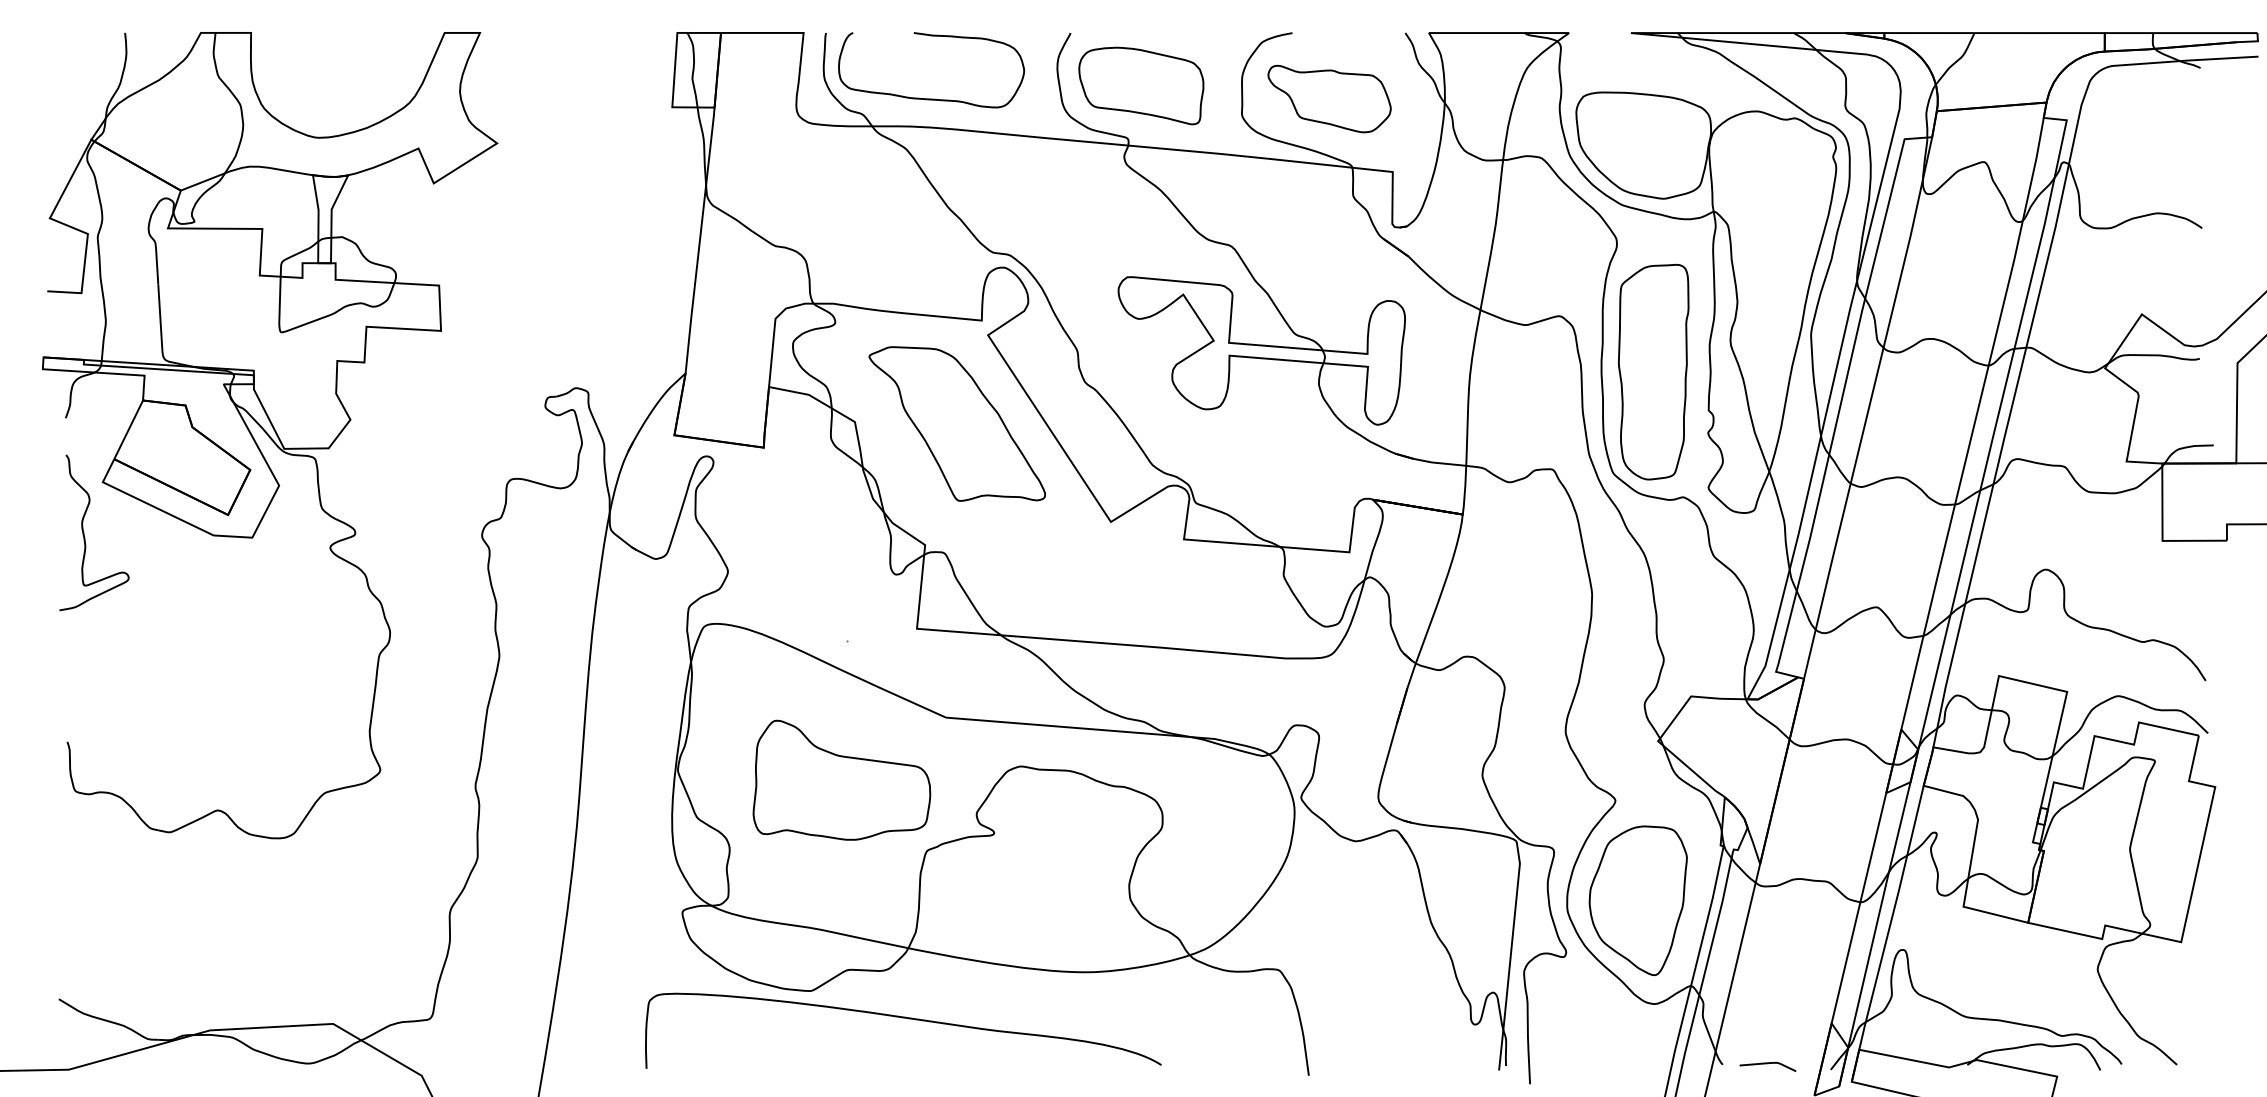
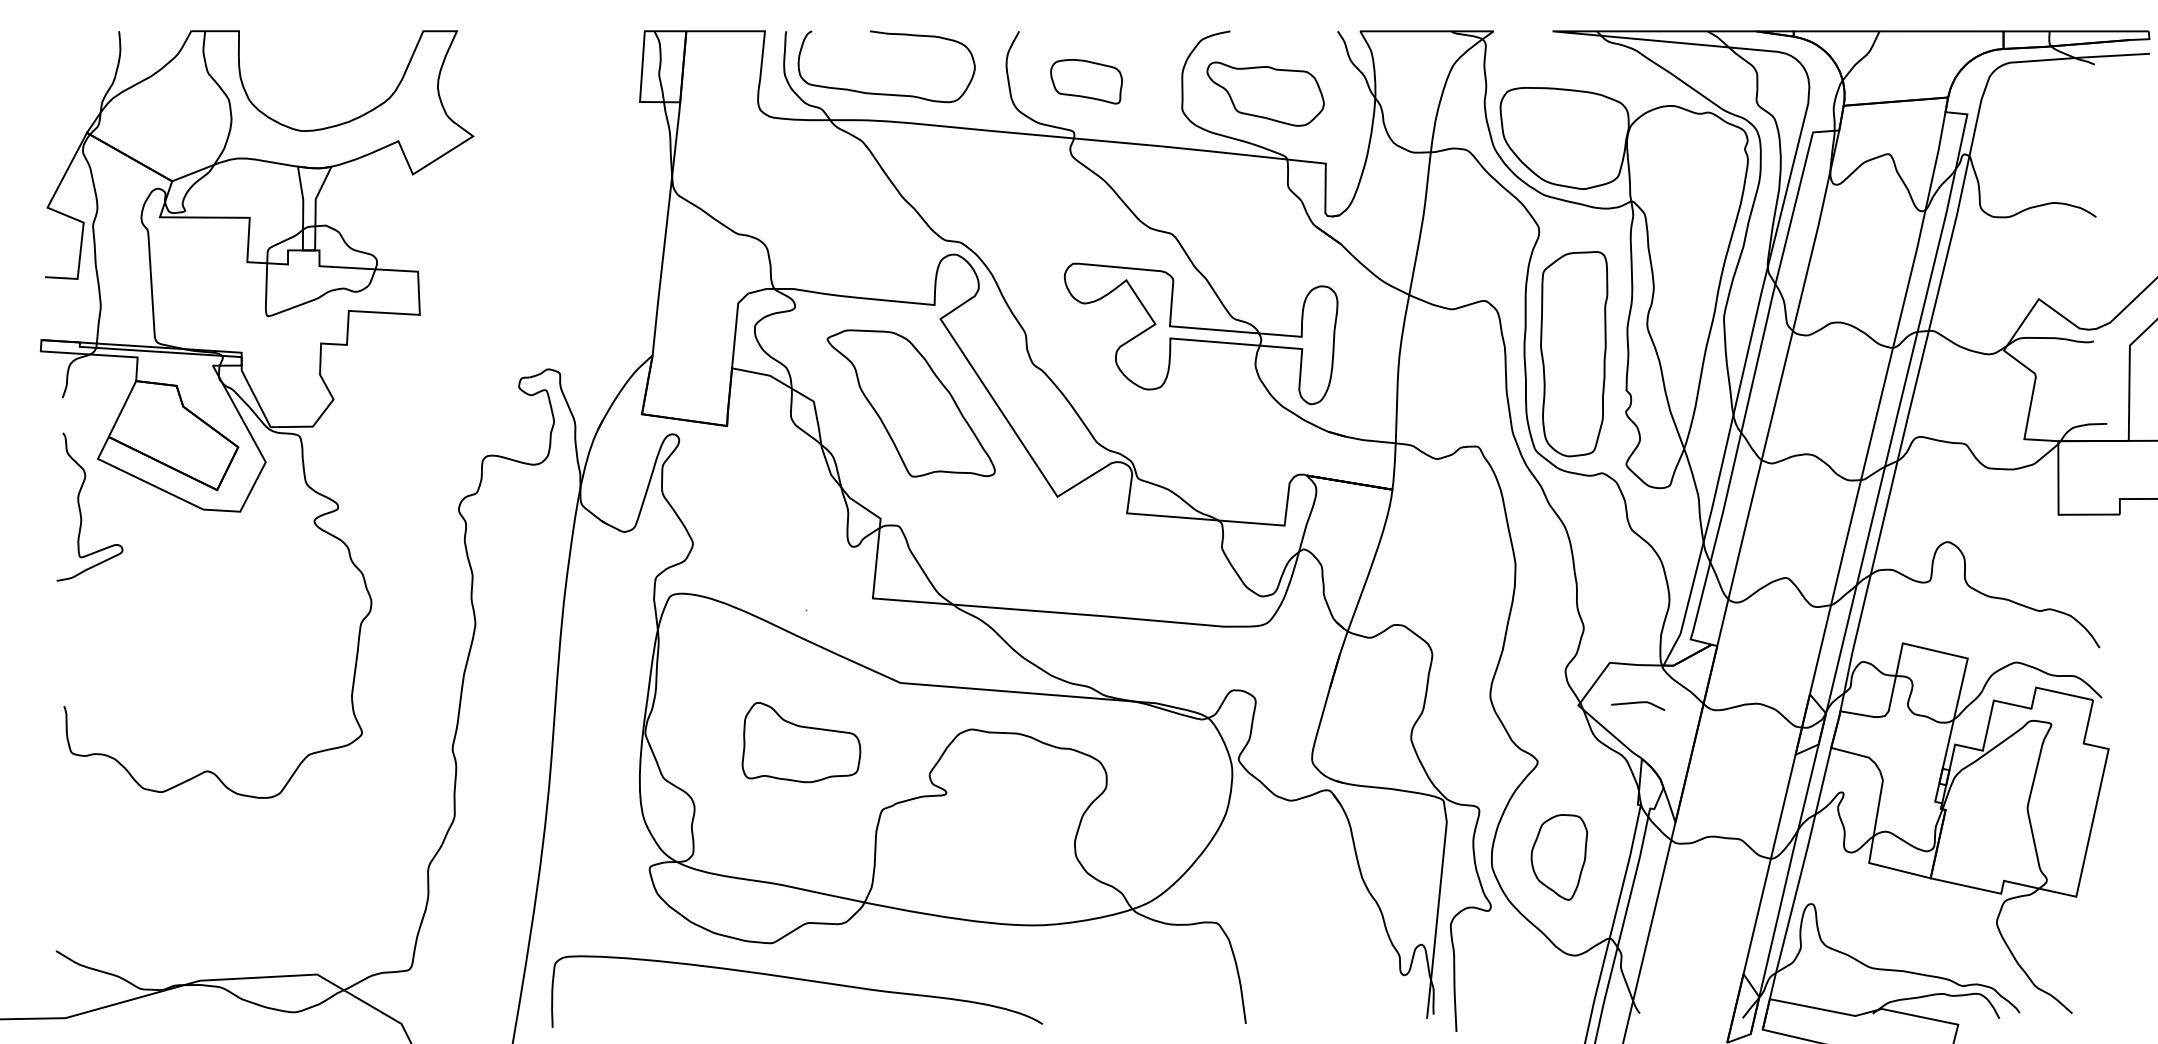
part: (1141, 85) -> (1086, 81), size x0.6
part: (841, 779) -> (801, 741), size x0.7
part: (1637, 900) -> (1558, 857), size x0.6
curve: (903, 1018) -> (797, 979), moved
curve: (1767, 1064) -> (1637, 703), moved

